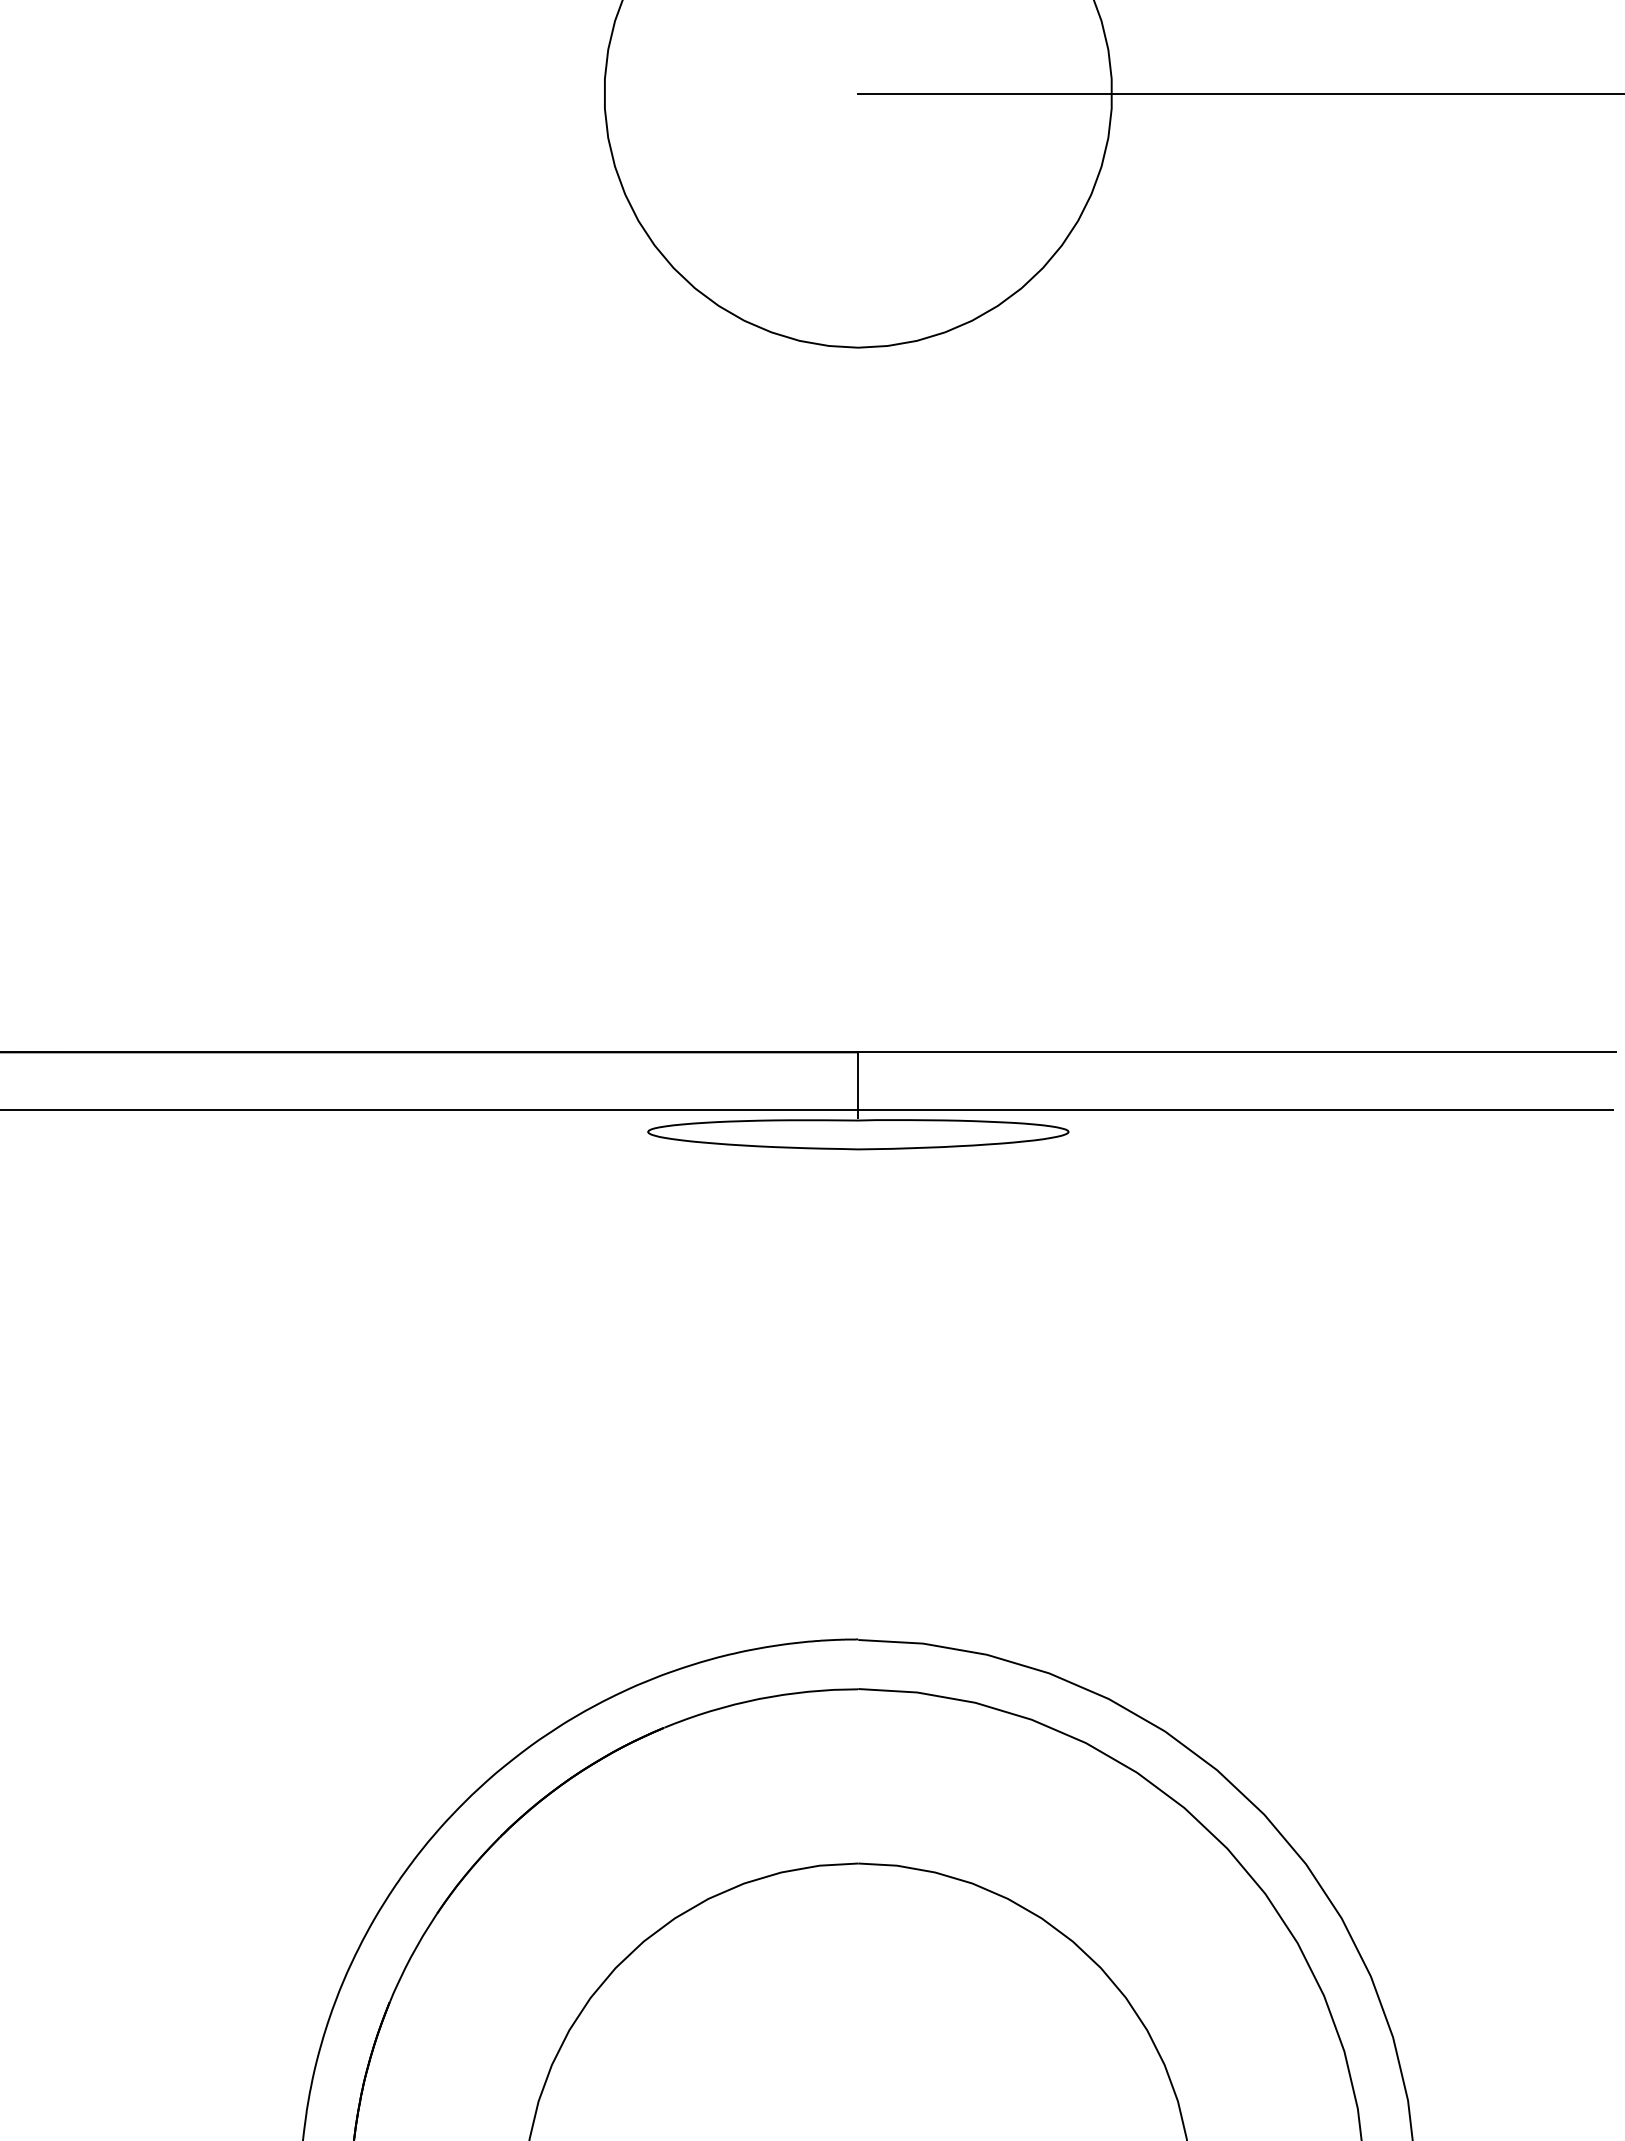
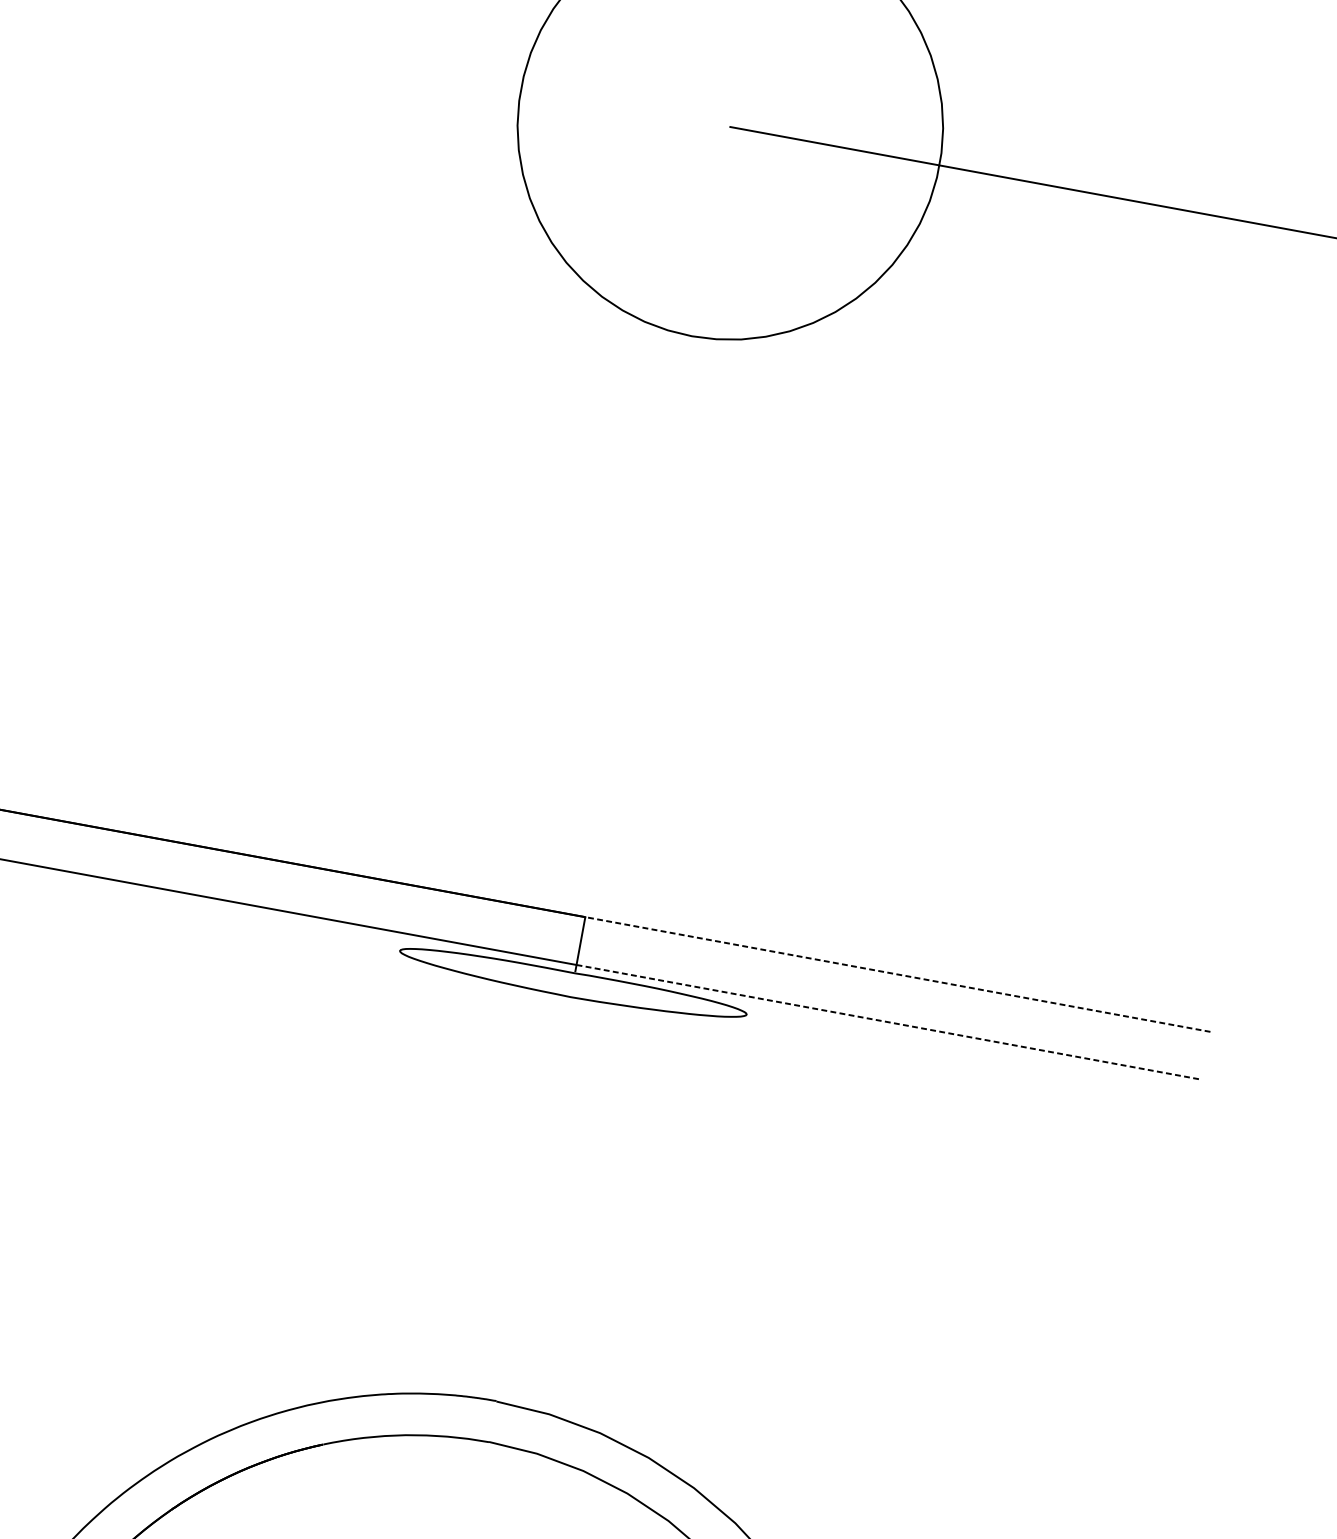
line: (1236, 1052) -> (897, 974), solid -> dashed
line: (1236, 1110) -> (888, 1022), solid -> dashed

